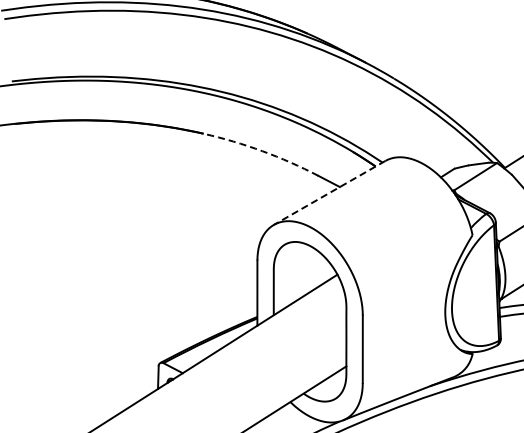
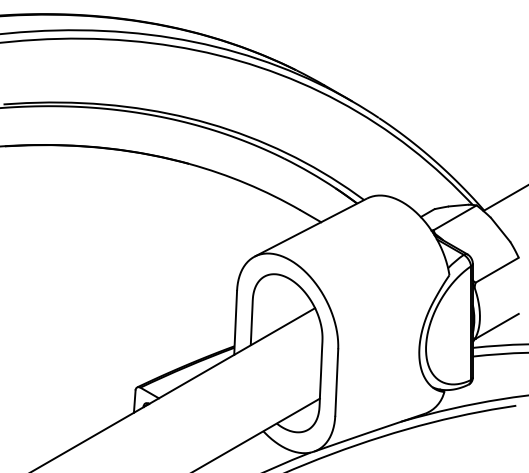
arc: (262, 151) -> (246, 183), dashed -> solid
line: (329, 192) -> (310, 227), dashed -> solid

